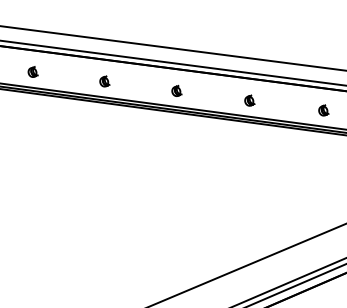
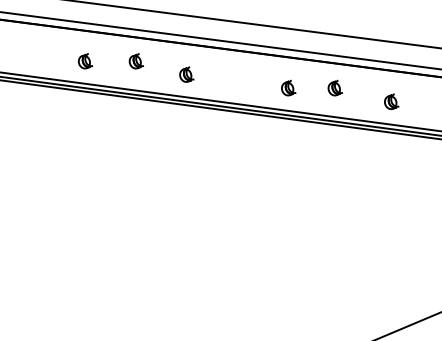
part: (68, 71) -> (135, 60), added
part: (209, 90) -> (334, 87), added

